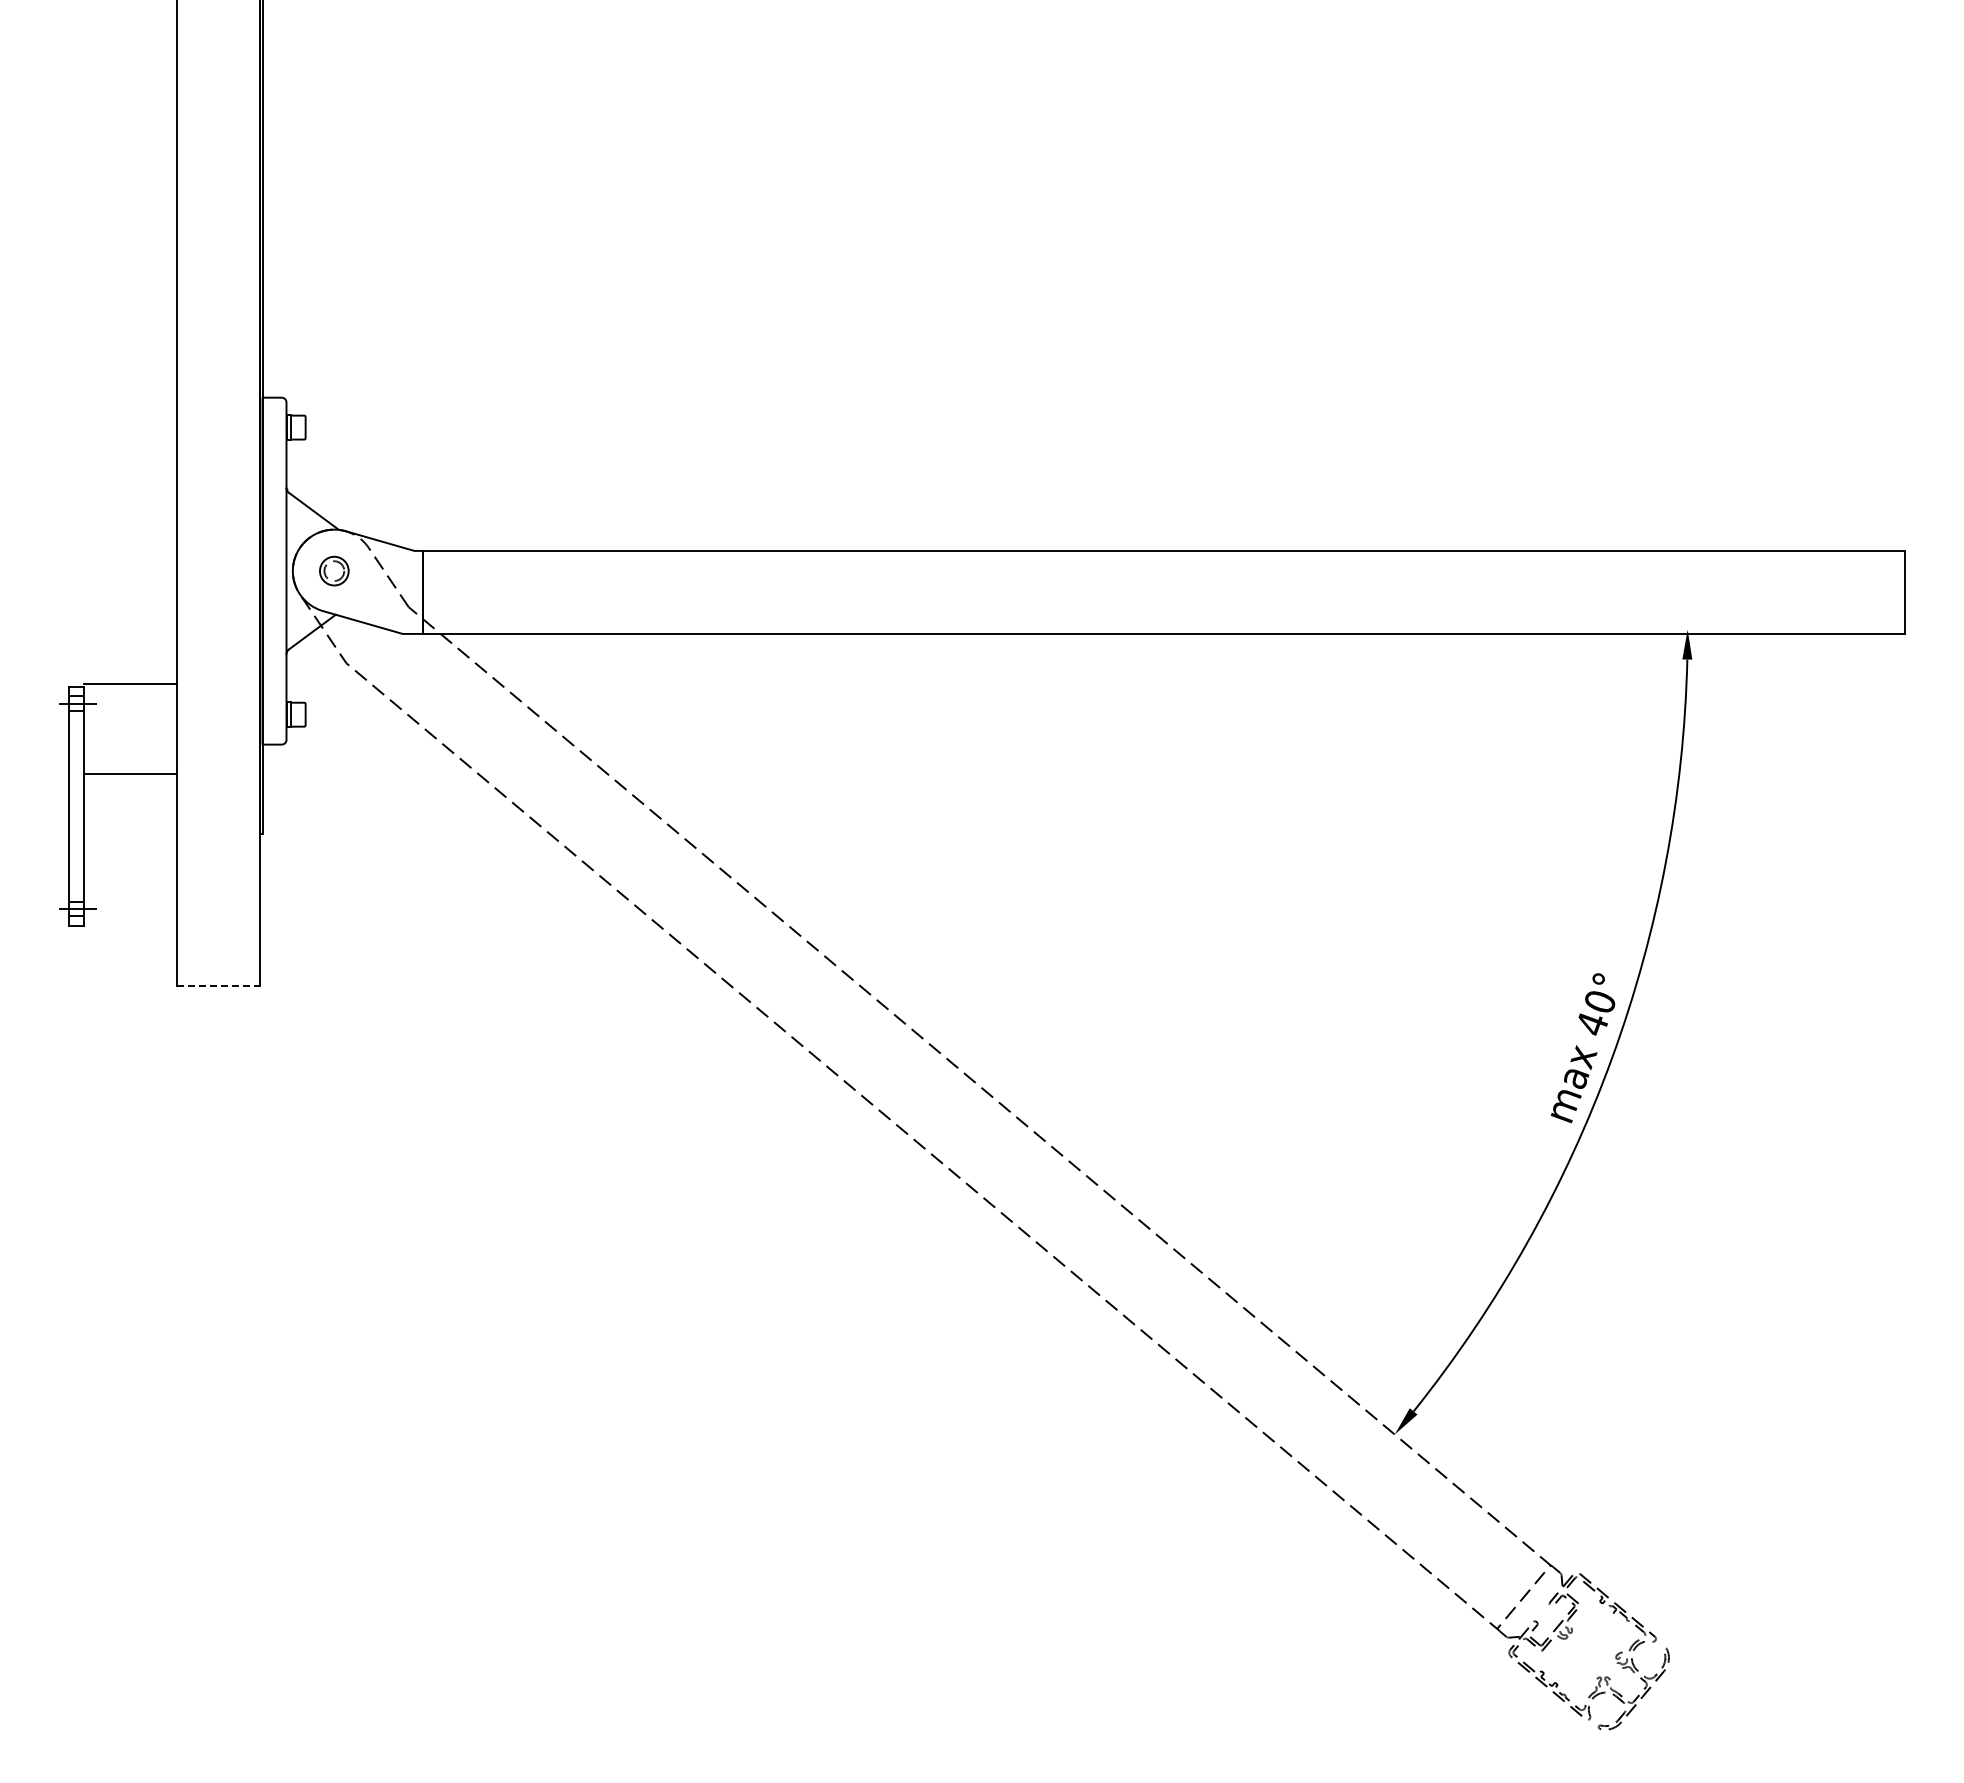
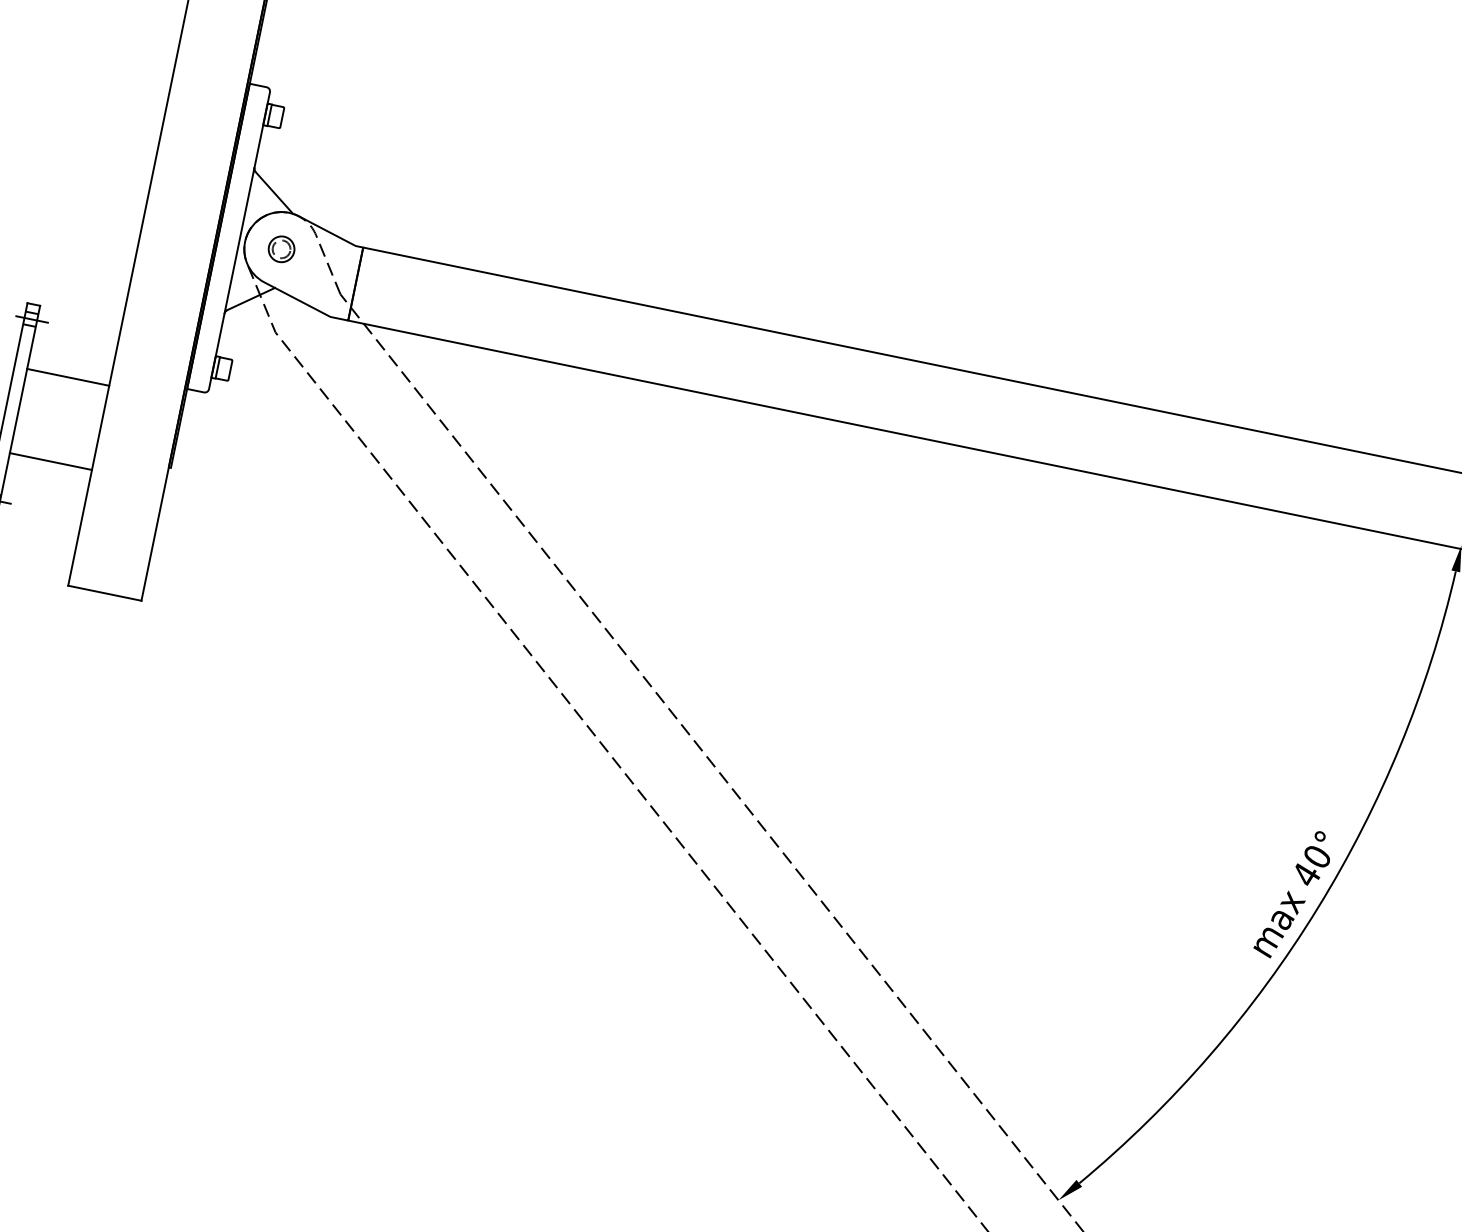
line: (129, 683) -> (67, 377), moved
line: (129, 774) -> (50, 461), moved
line: (218, 985) -> (104, 592), dashed -> solid

